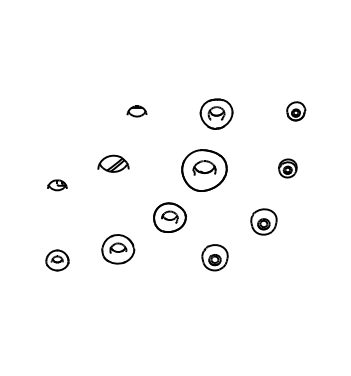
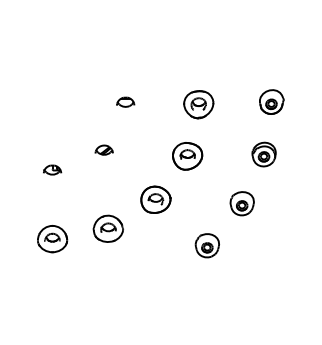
part: (296, 111) -> (272, 102), size x1.43
part: (113, 163) -> (104, 149), size x0.62
part: (287, 168) -> (263, 154), size x1.43
part: (204, 169) -> (187, 155), size x0.71
part: (214, 257) -> (206, 245), moved
part: (57, 260) -> (52, 239), size x1.43

